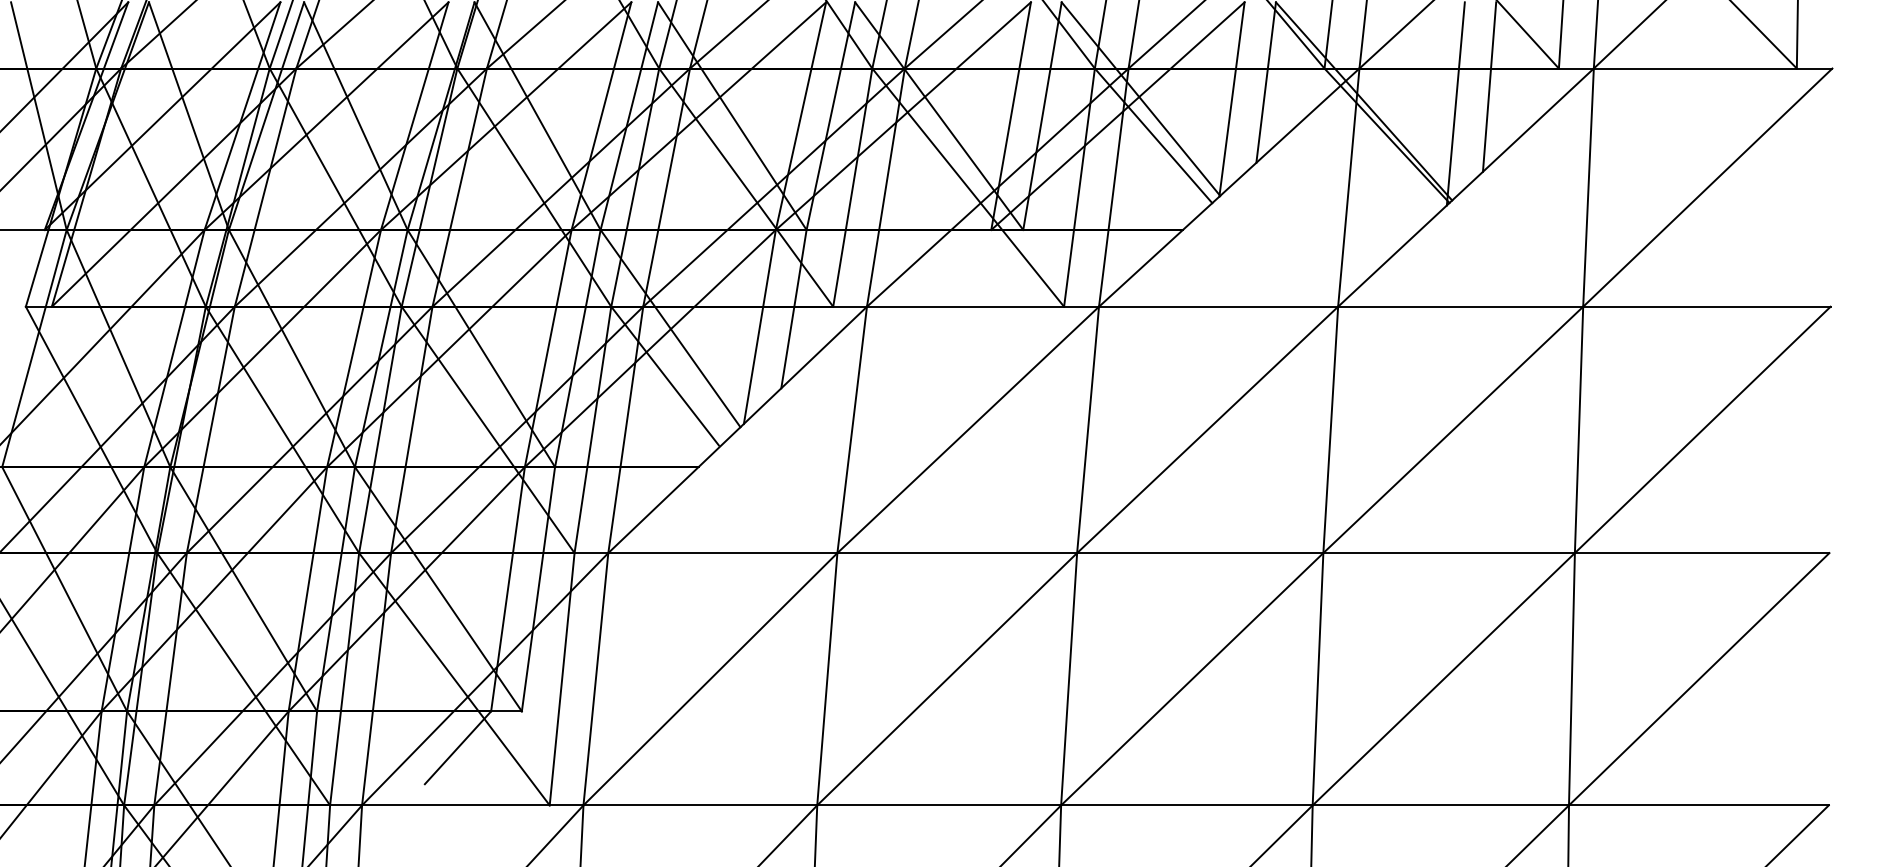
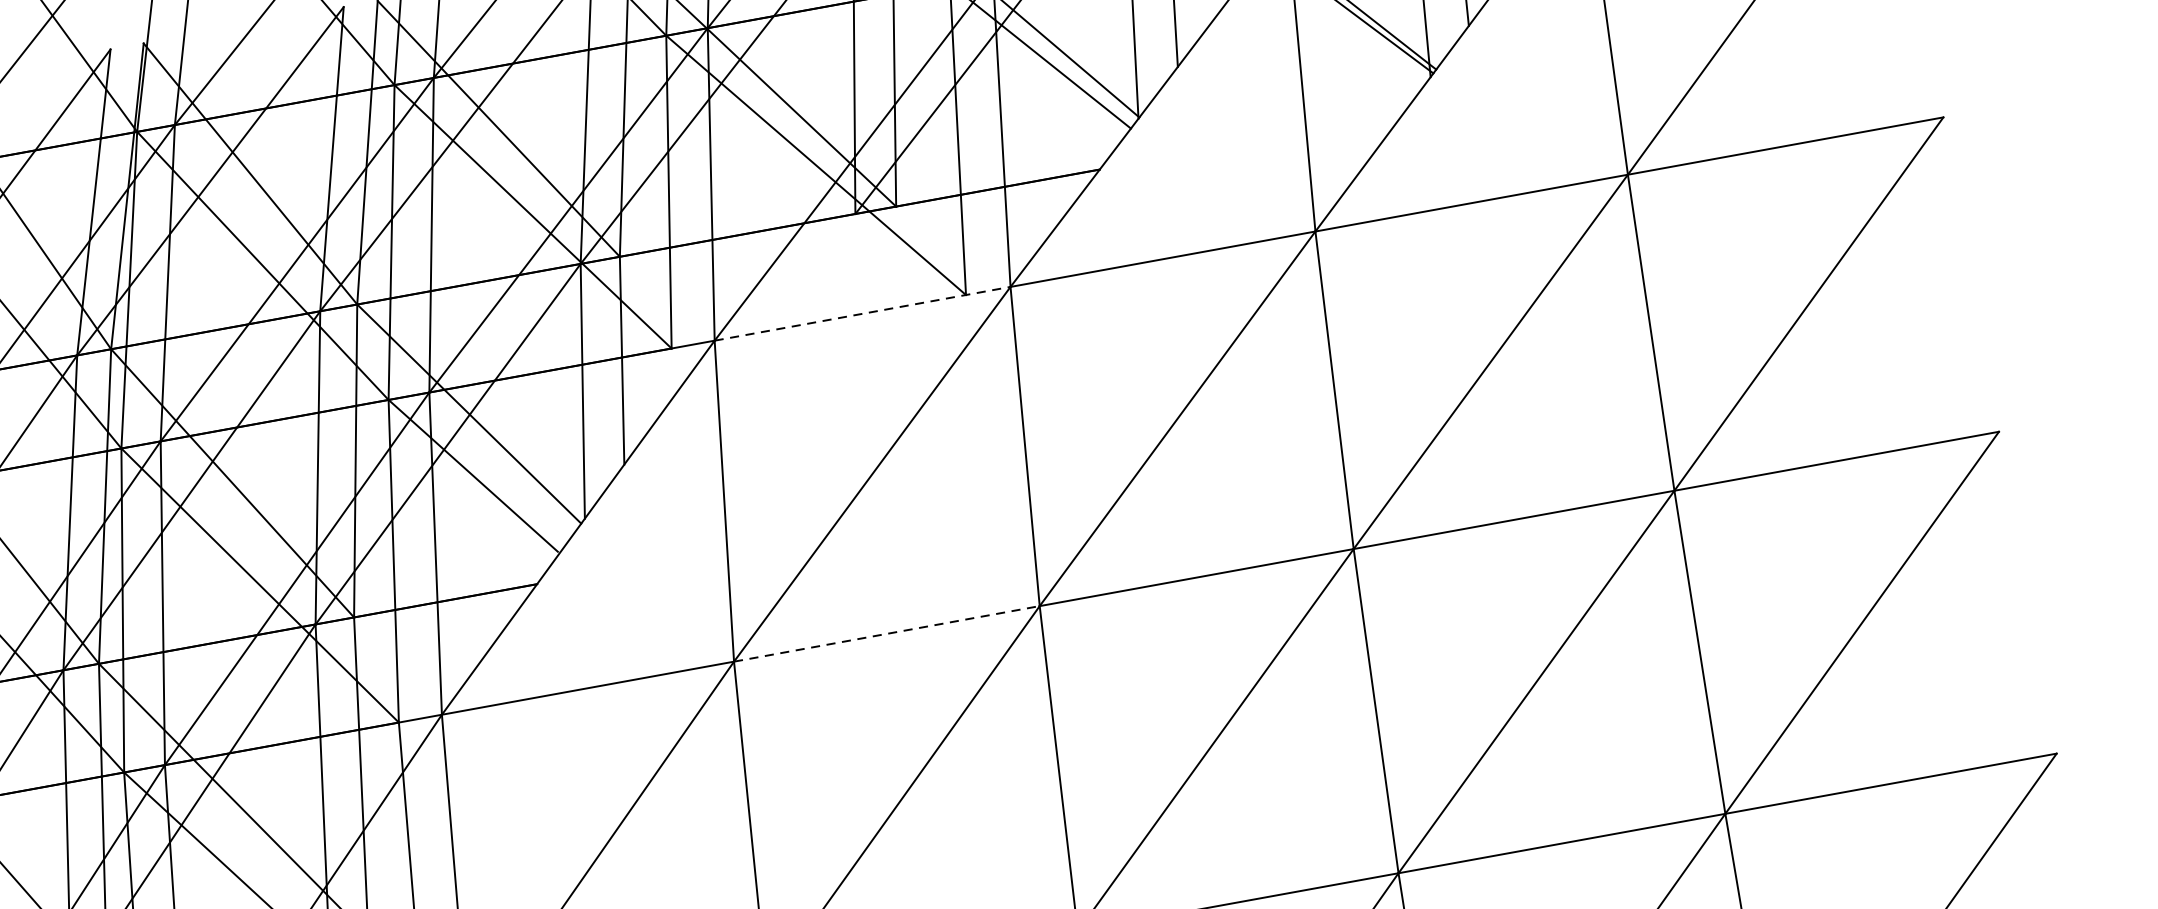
line: (983, 306) -> (863, 313), solid -> dashed
line: (957, 553) -> (887, 634), solid -> dashed

